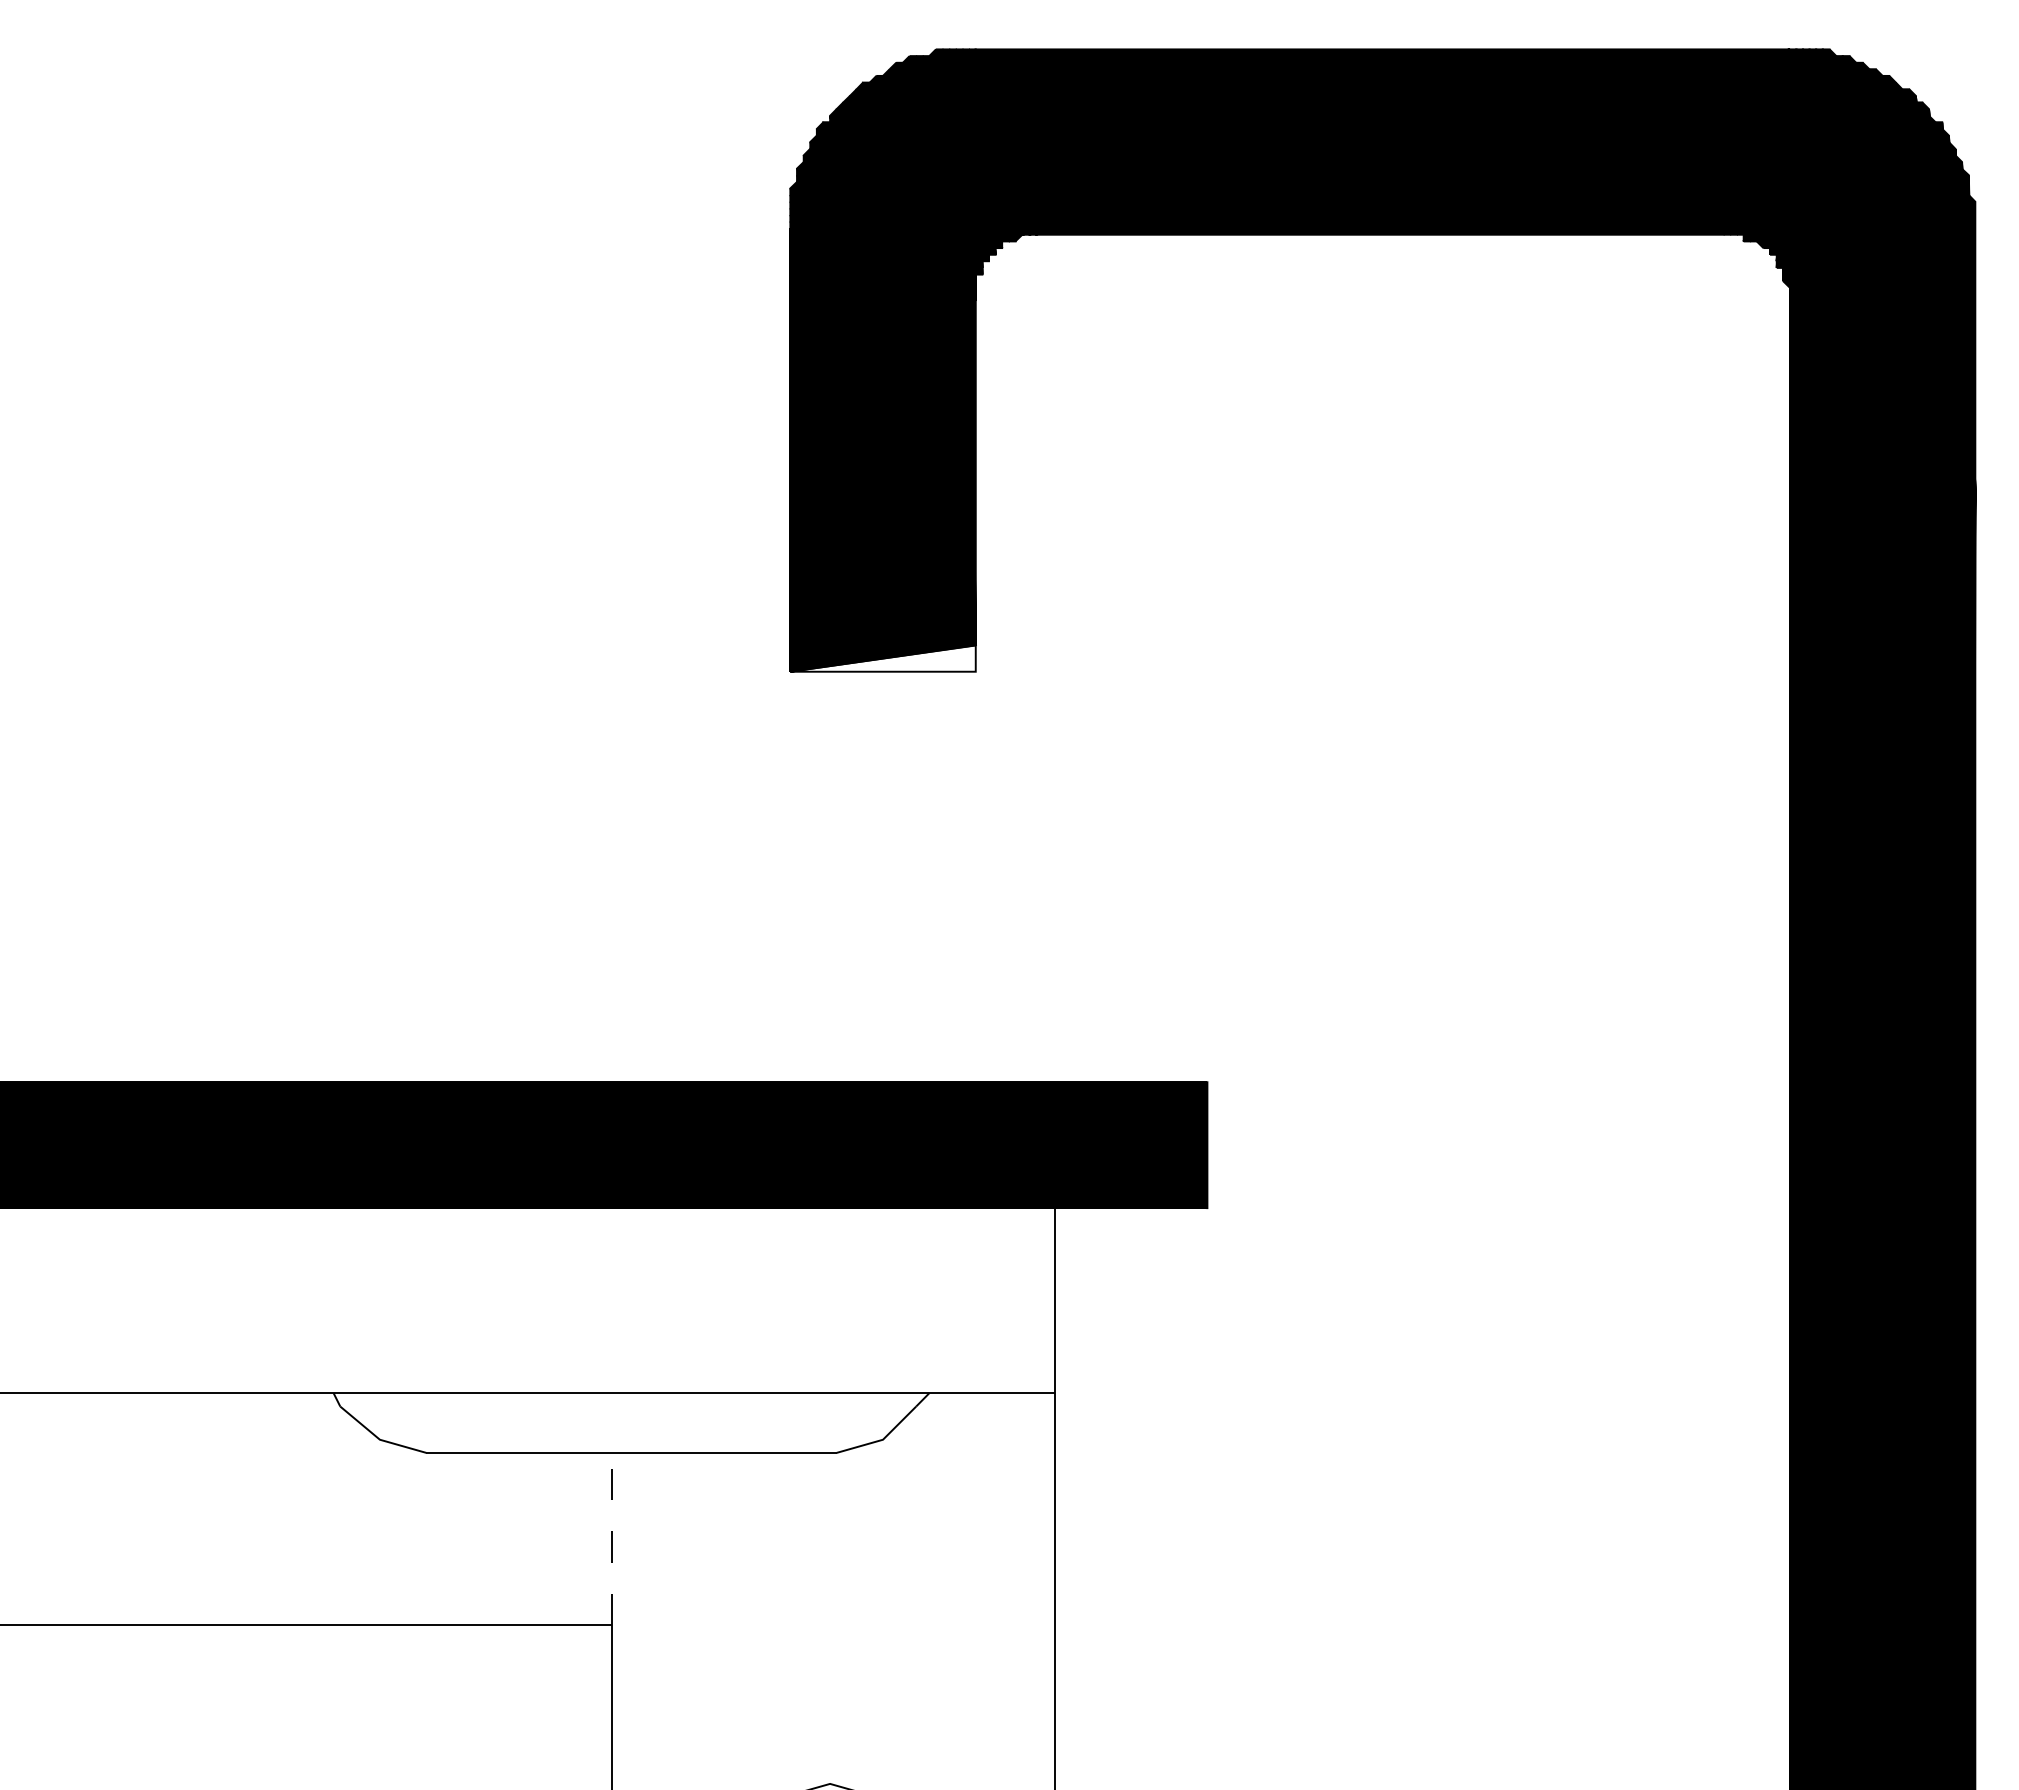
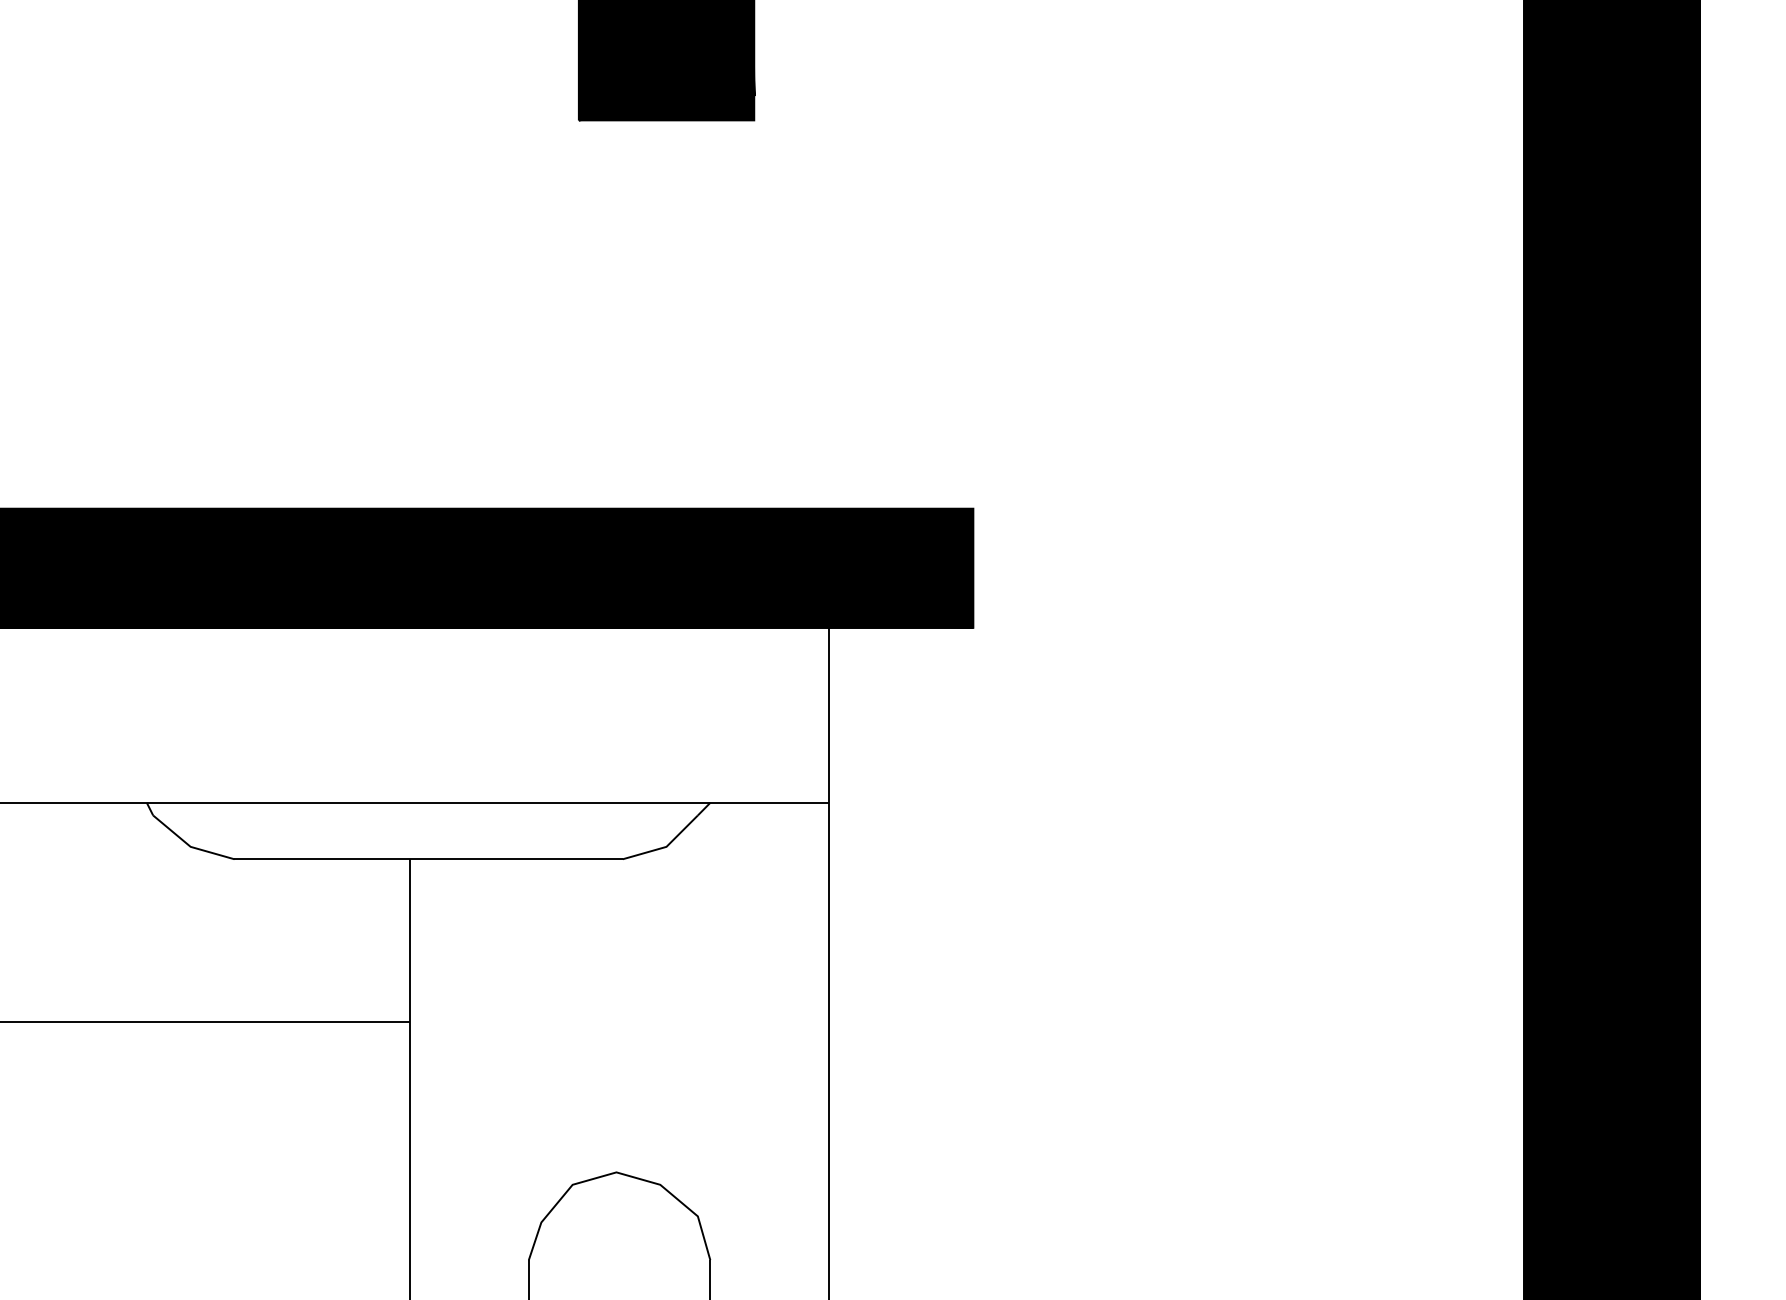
fill: (882, 658) -> (666, 107), added
line: (611, 1538) -> (409, 940), dashed -> solid

